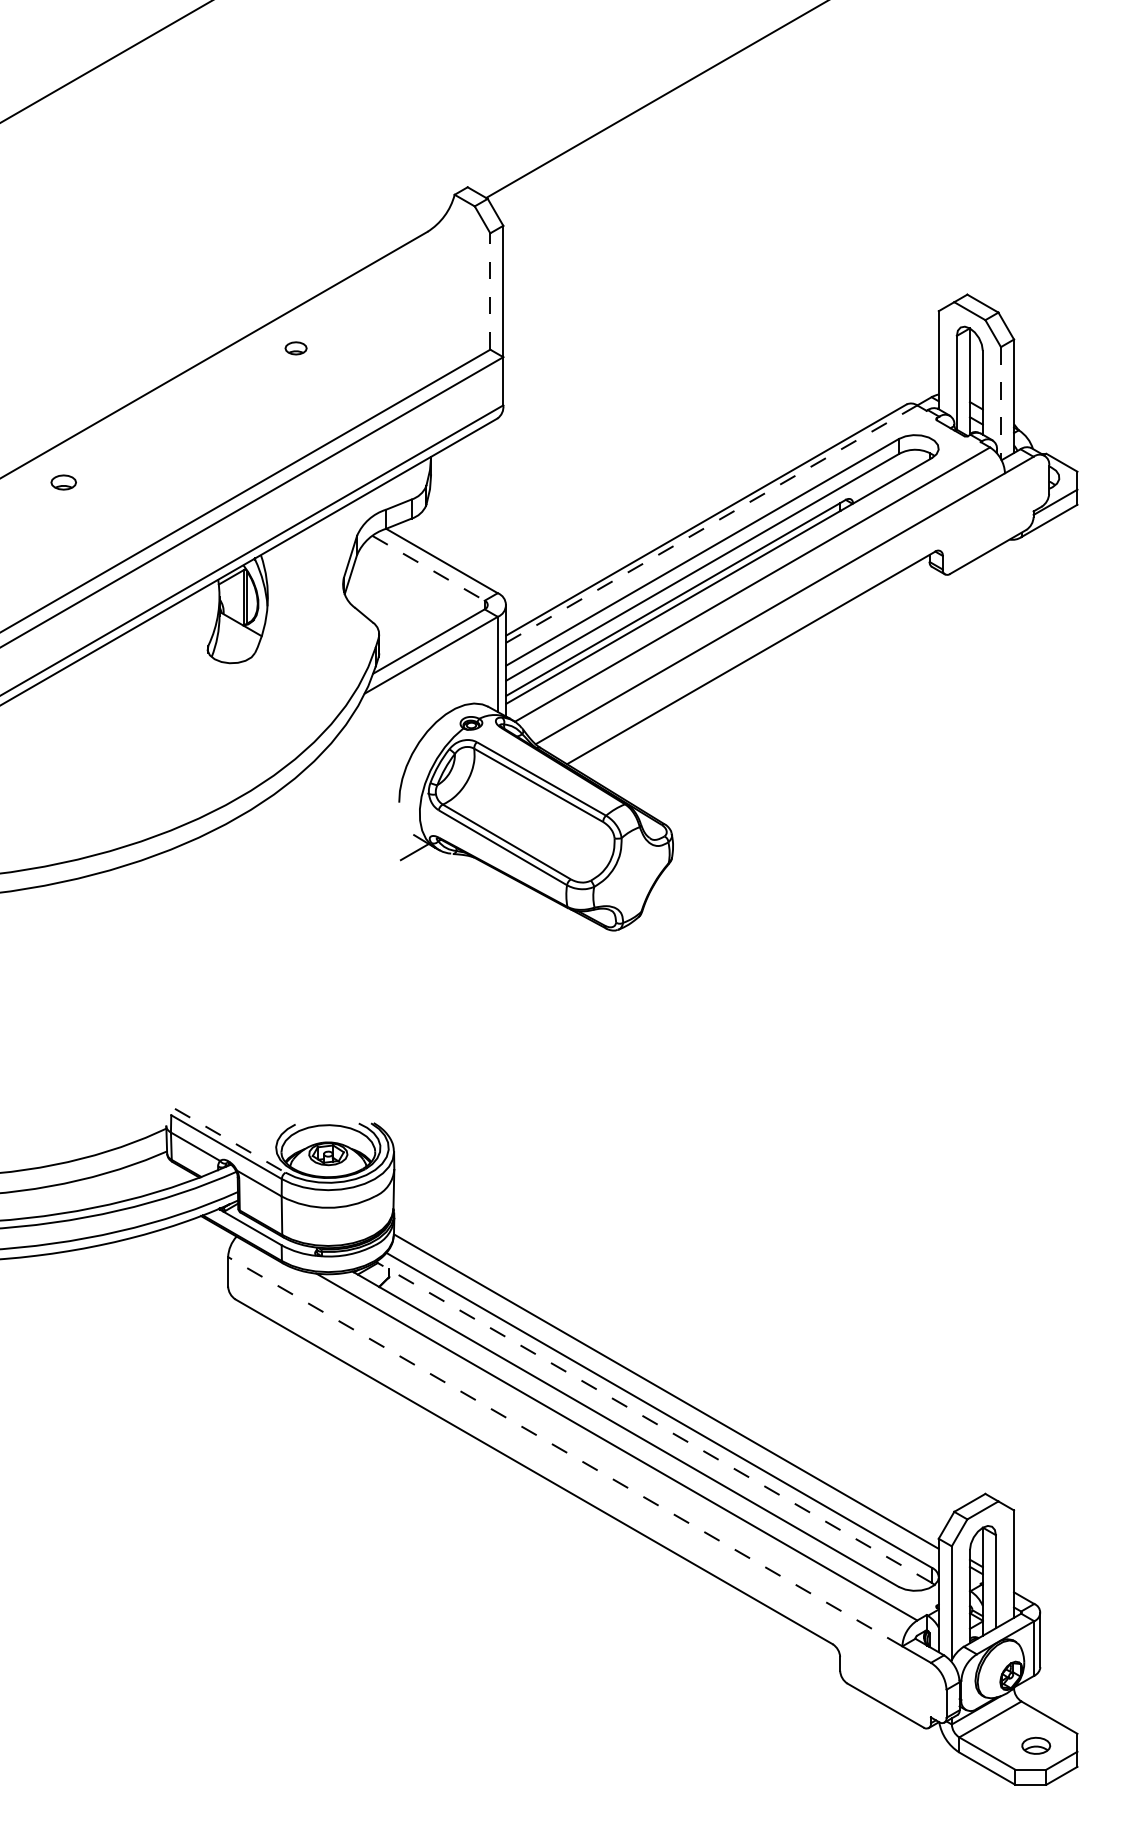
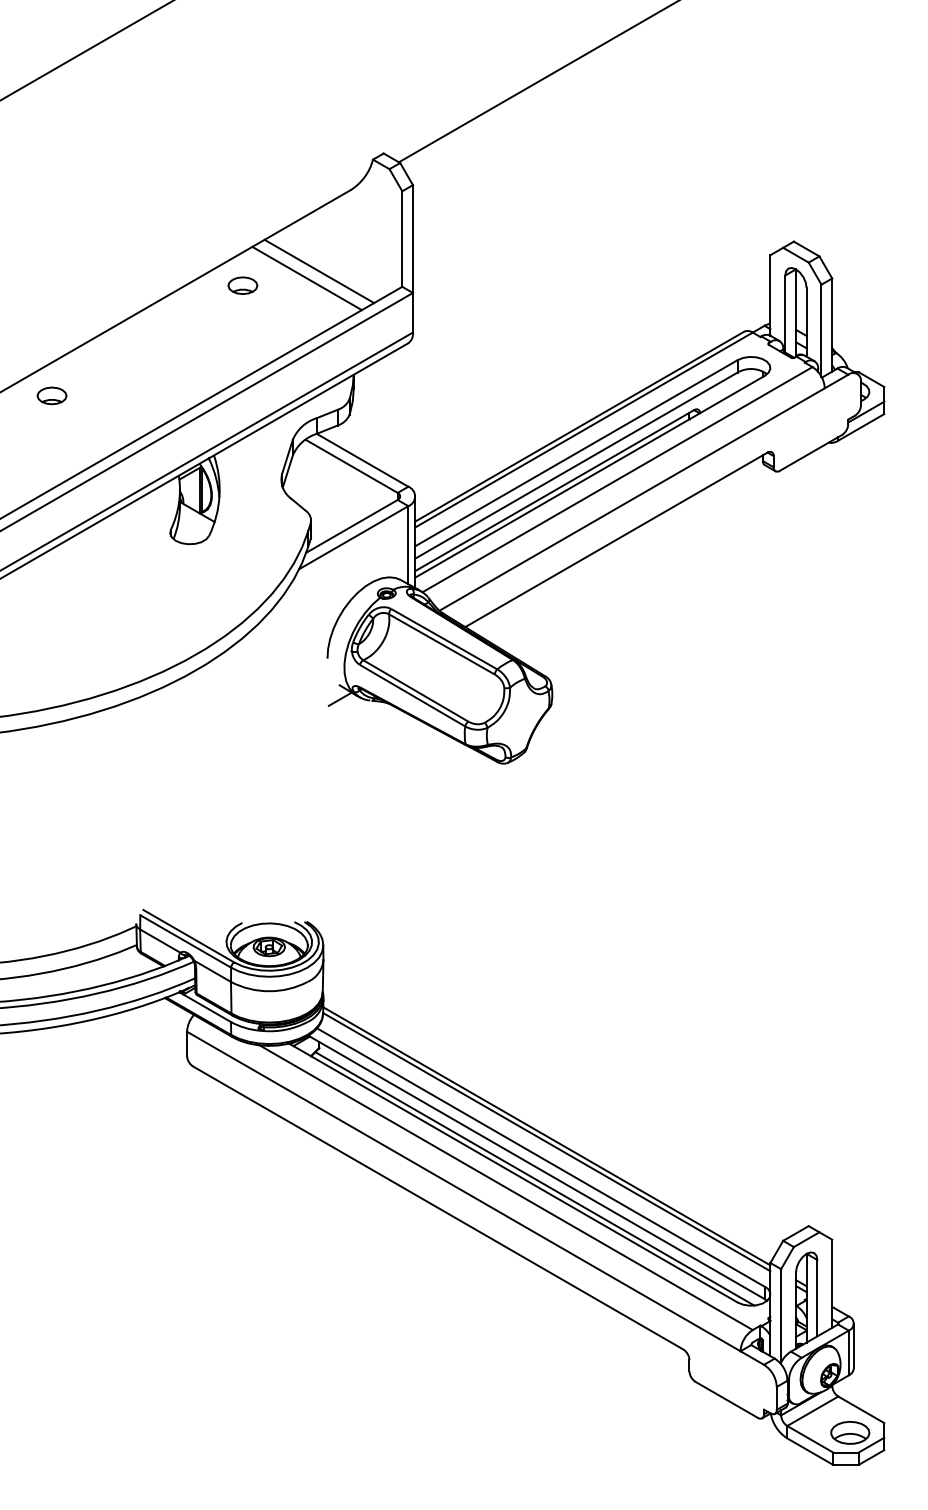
line: (490, 291) -> (402, 239), dashed -> solid
line: (389, 330) -> (319, 271), added
line: (374, 339) -> (307, 278), added
part: (295, 348) -> (242, 285), size x1.67
line: (1000, 403) -> (821, 331), dashed -> solid
part: (63, 482) -> (51, 395), size x1.43
line: (711, 524) -> (583, 430), dashed -> solid
line: (428, 568) -> (351, 466), dashed -> solid
line: (230, 1140) -> (188, 936), dashed -> solid
line: (666, 1384) -> (546, 1136), added
line: (653, 1422) -> (536, 1167), dashed -> solid
line: (651, 1435) -> (534, 1178), added
line: (564, 1451) -> (463, 1191), dashed -> solid
part: (1036, 1745) -> (850, 1432), size x1.67

